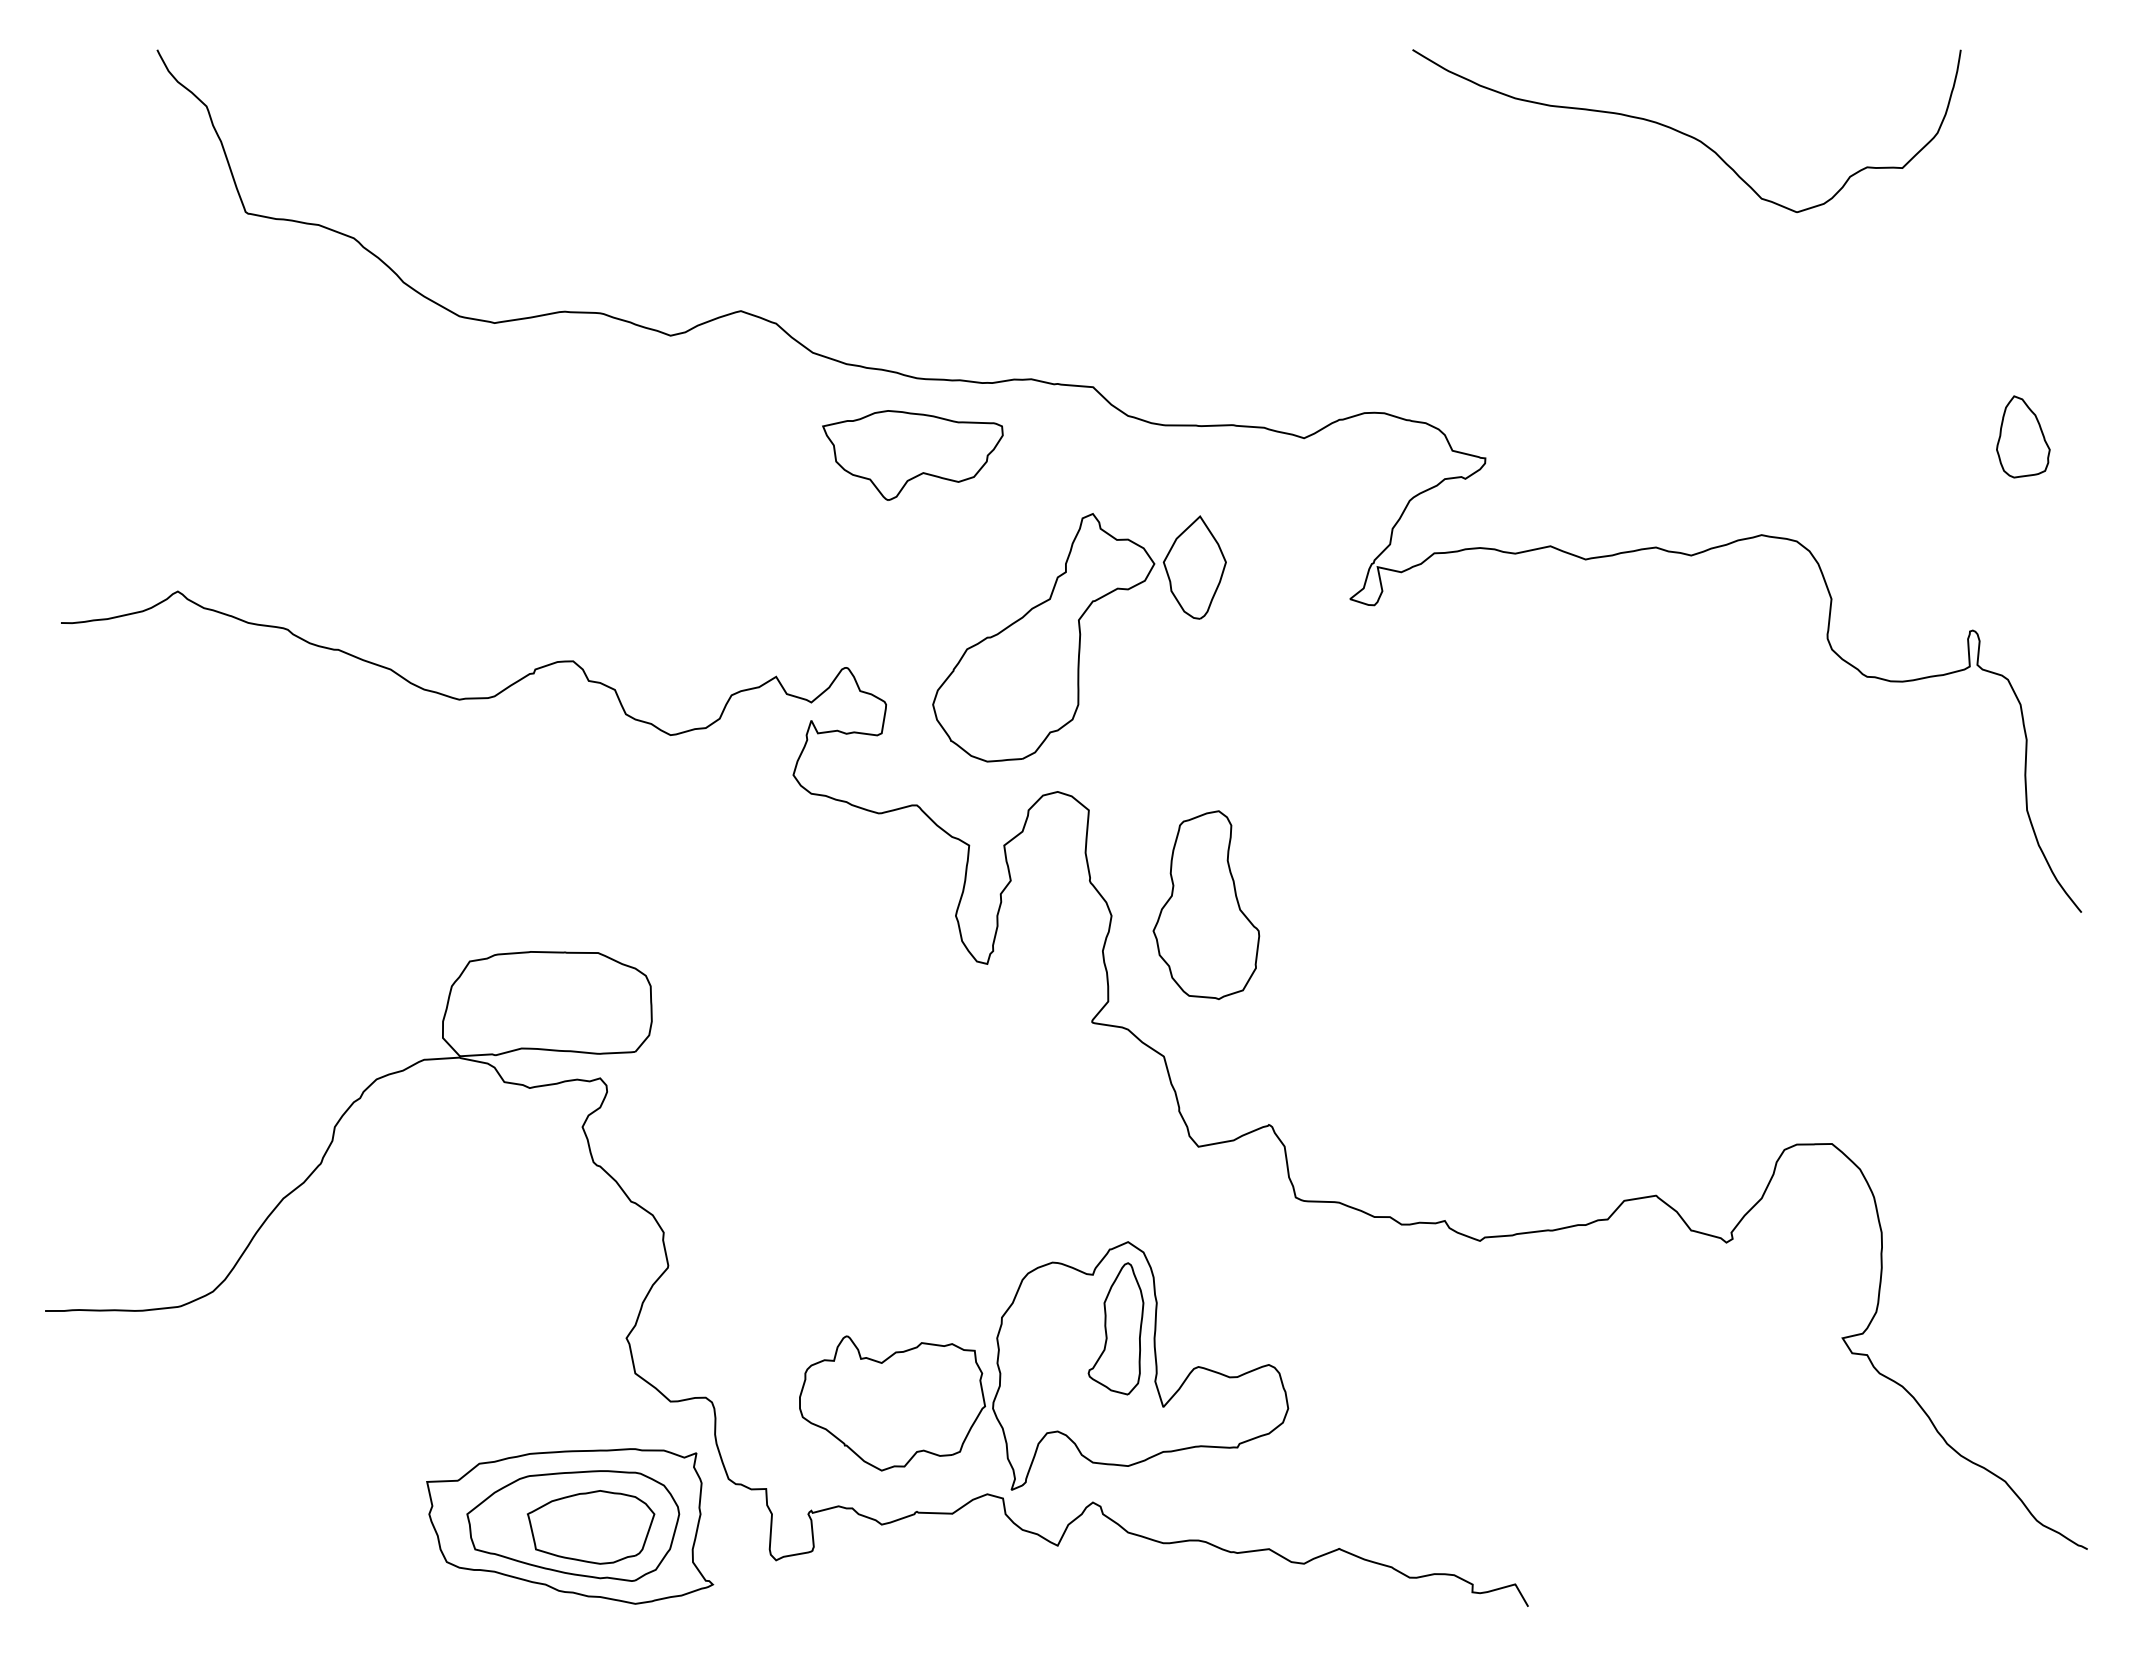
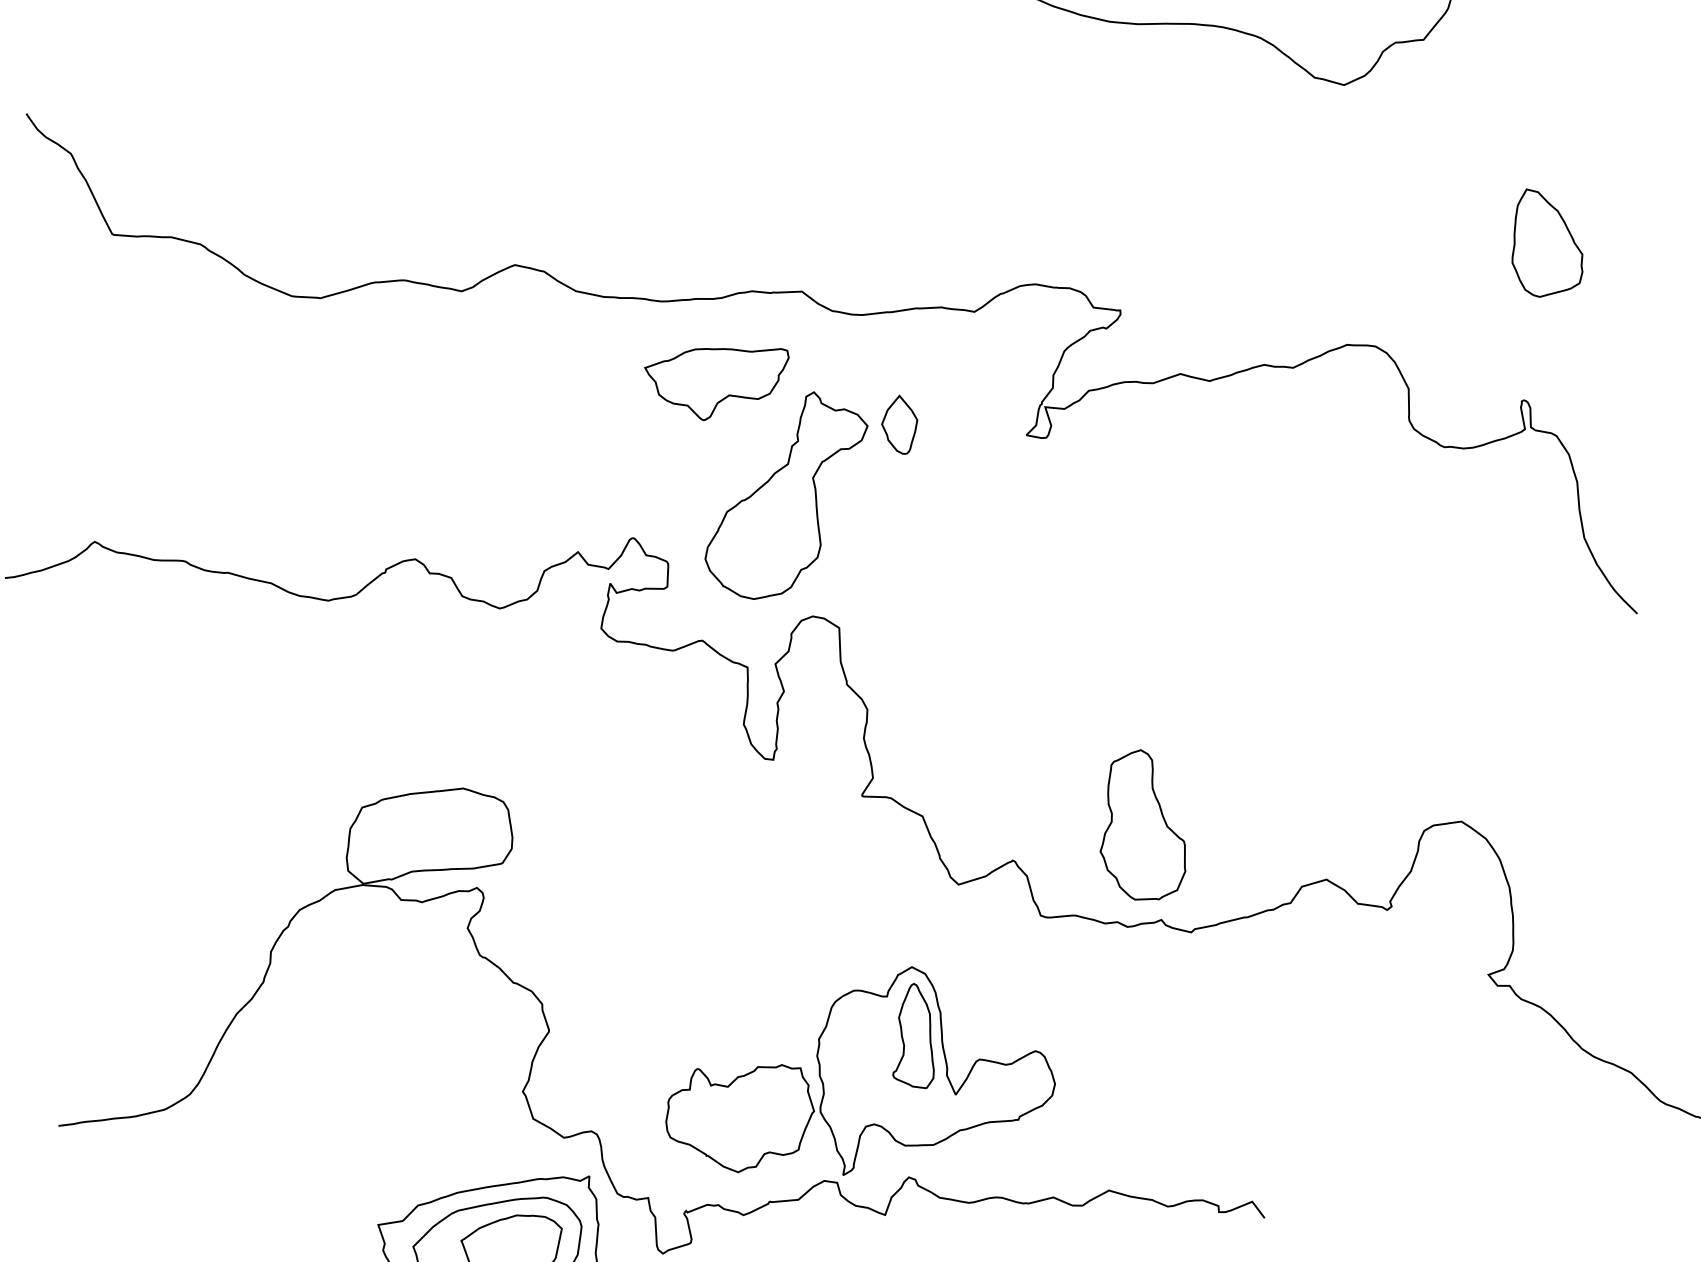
part: (2023, 436) -> (1545, 241), size x1.67
part: (912, 455) -> (719, 382), moved
part: (1194, 567) -> (899, 425), size x0.71
part: (1206, 905) -> (1140, 826), moved

